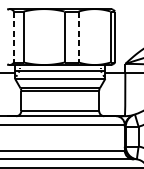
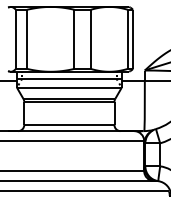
line: (13, 37) -> (15, 39), dashed -> solid
line: (78, 37) -> (90, 39), dashed -> solid

